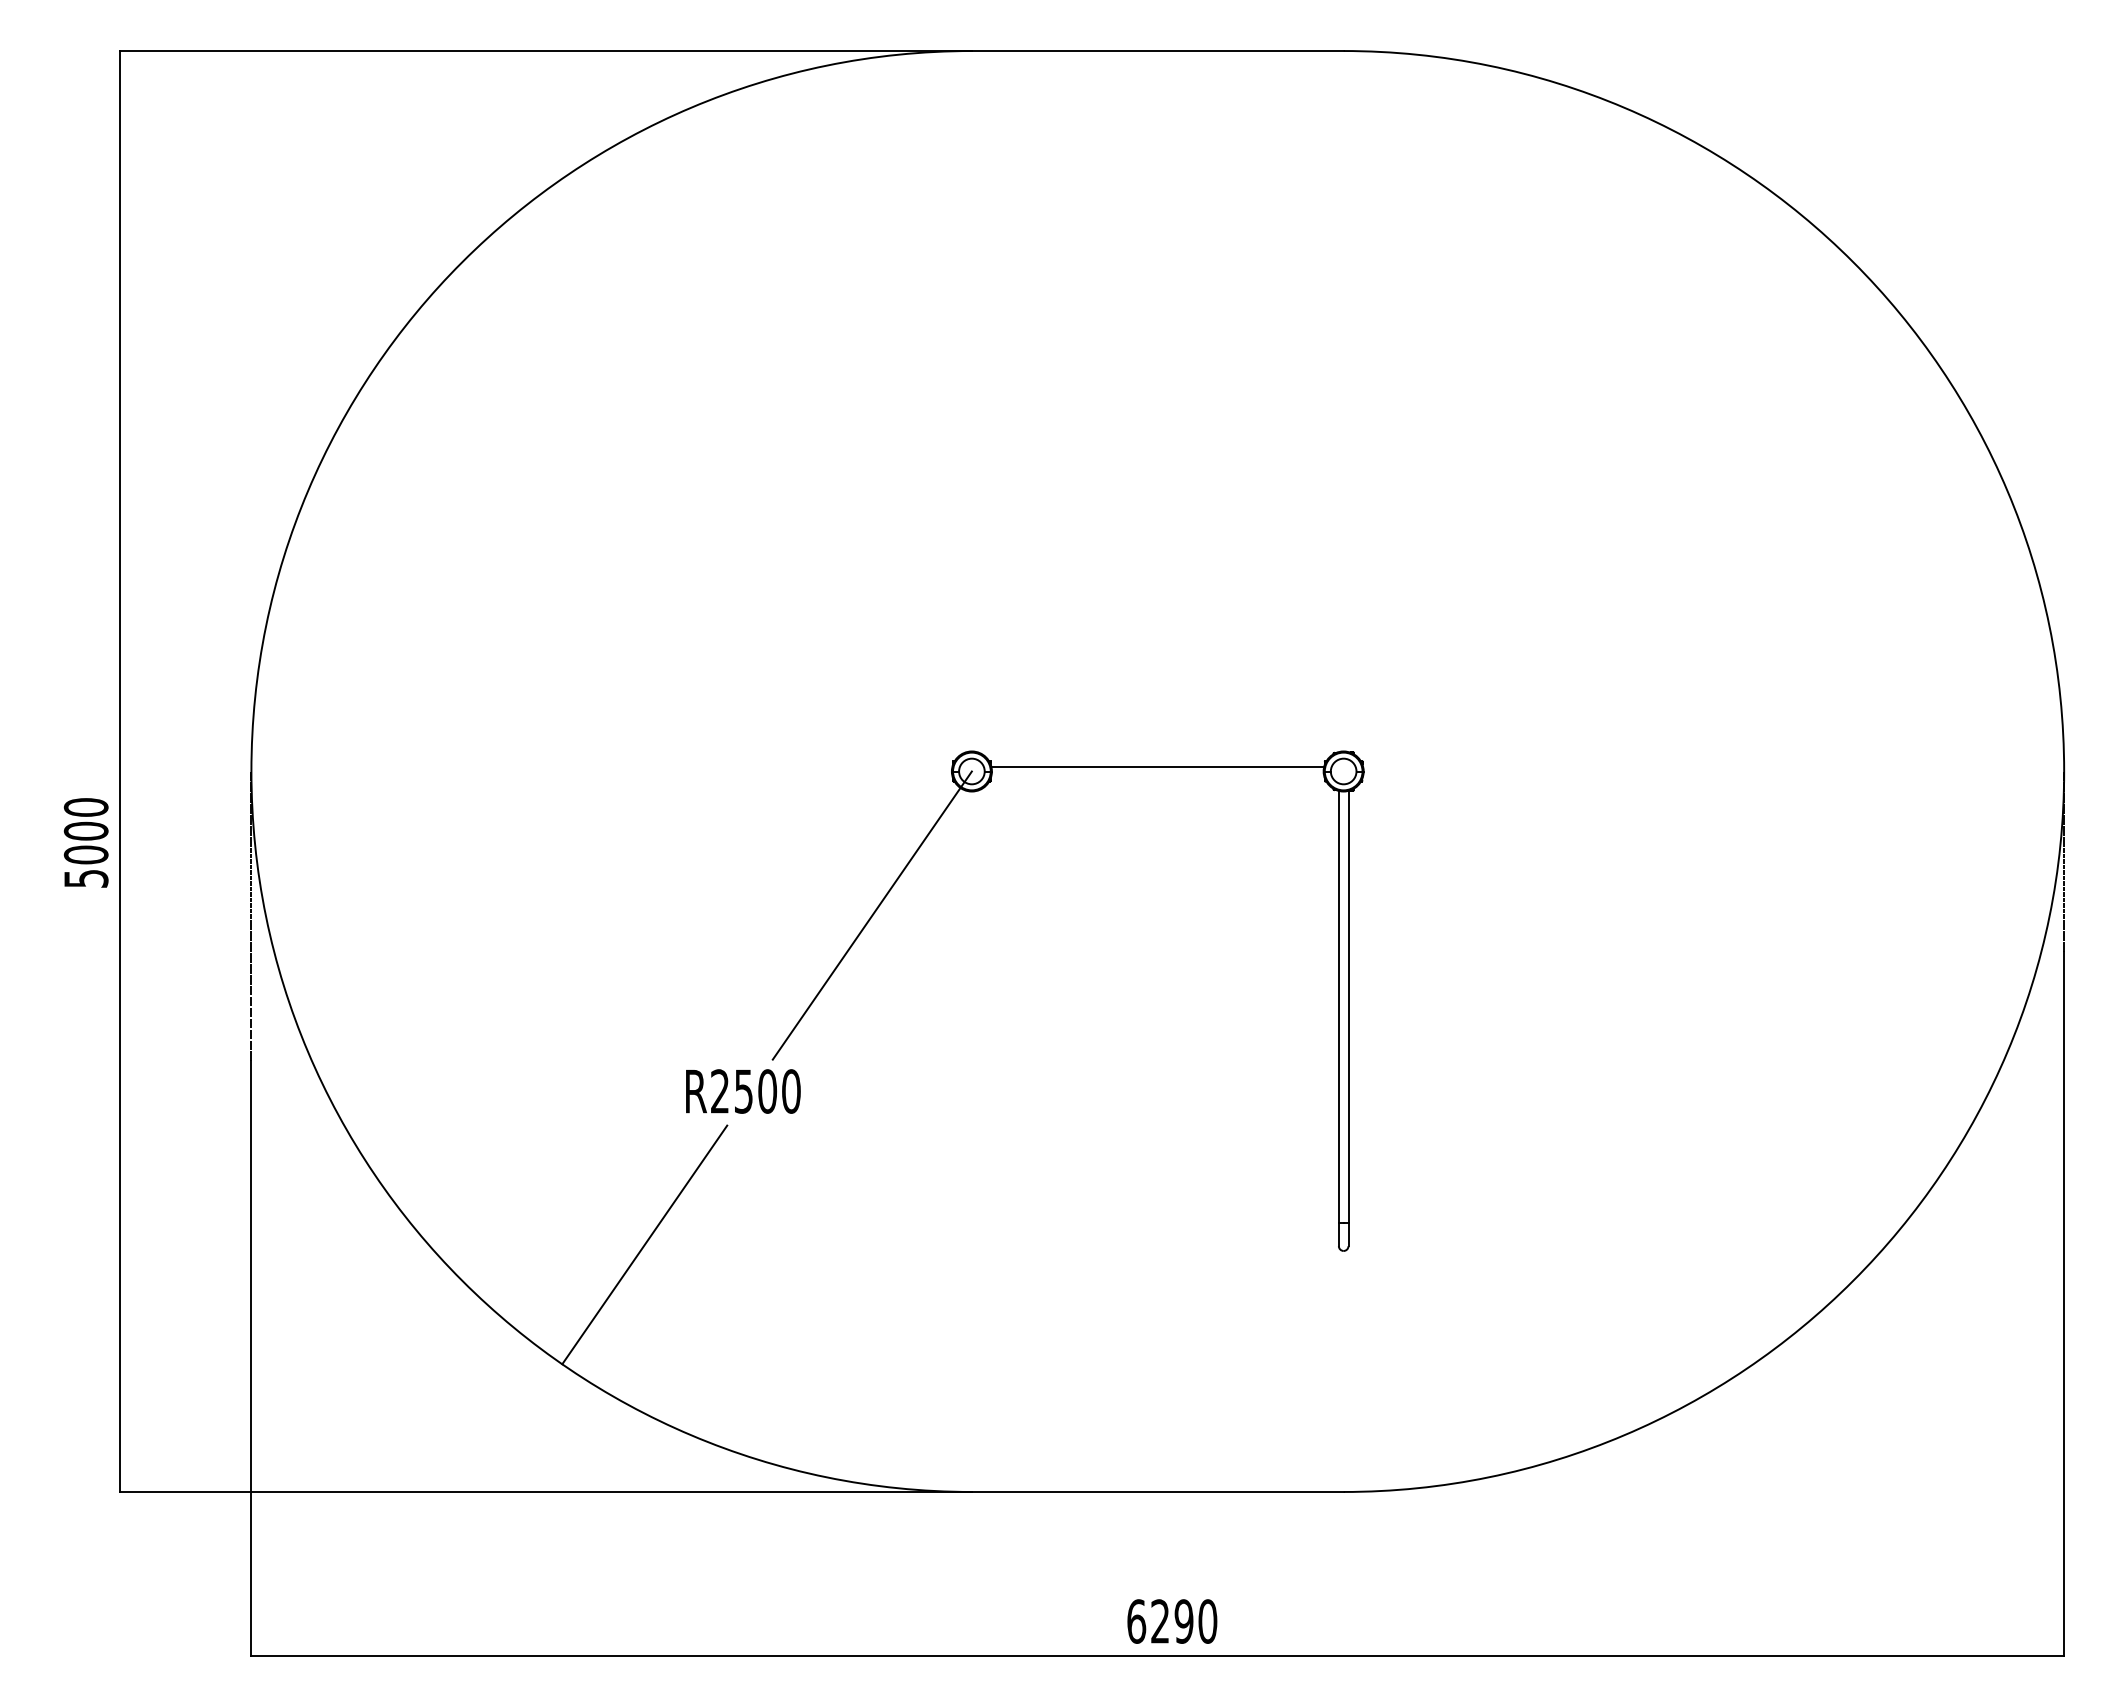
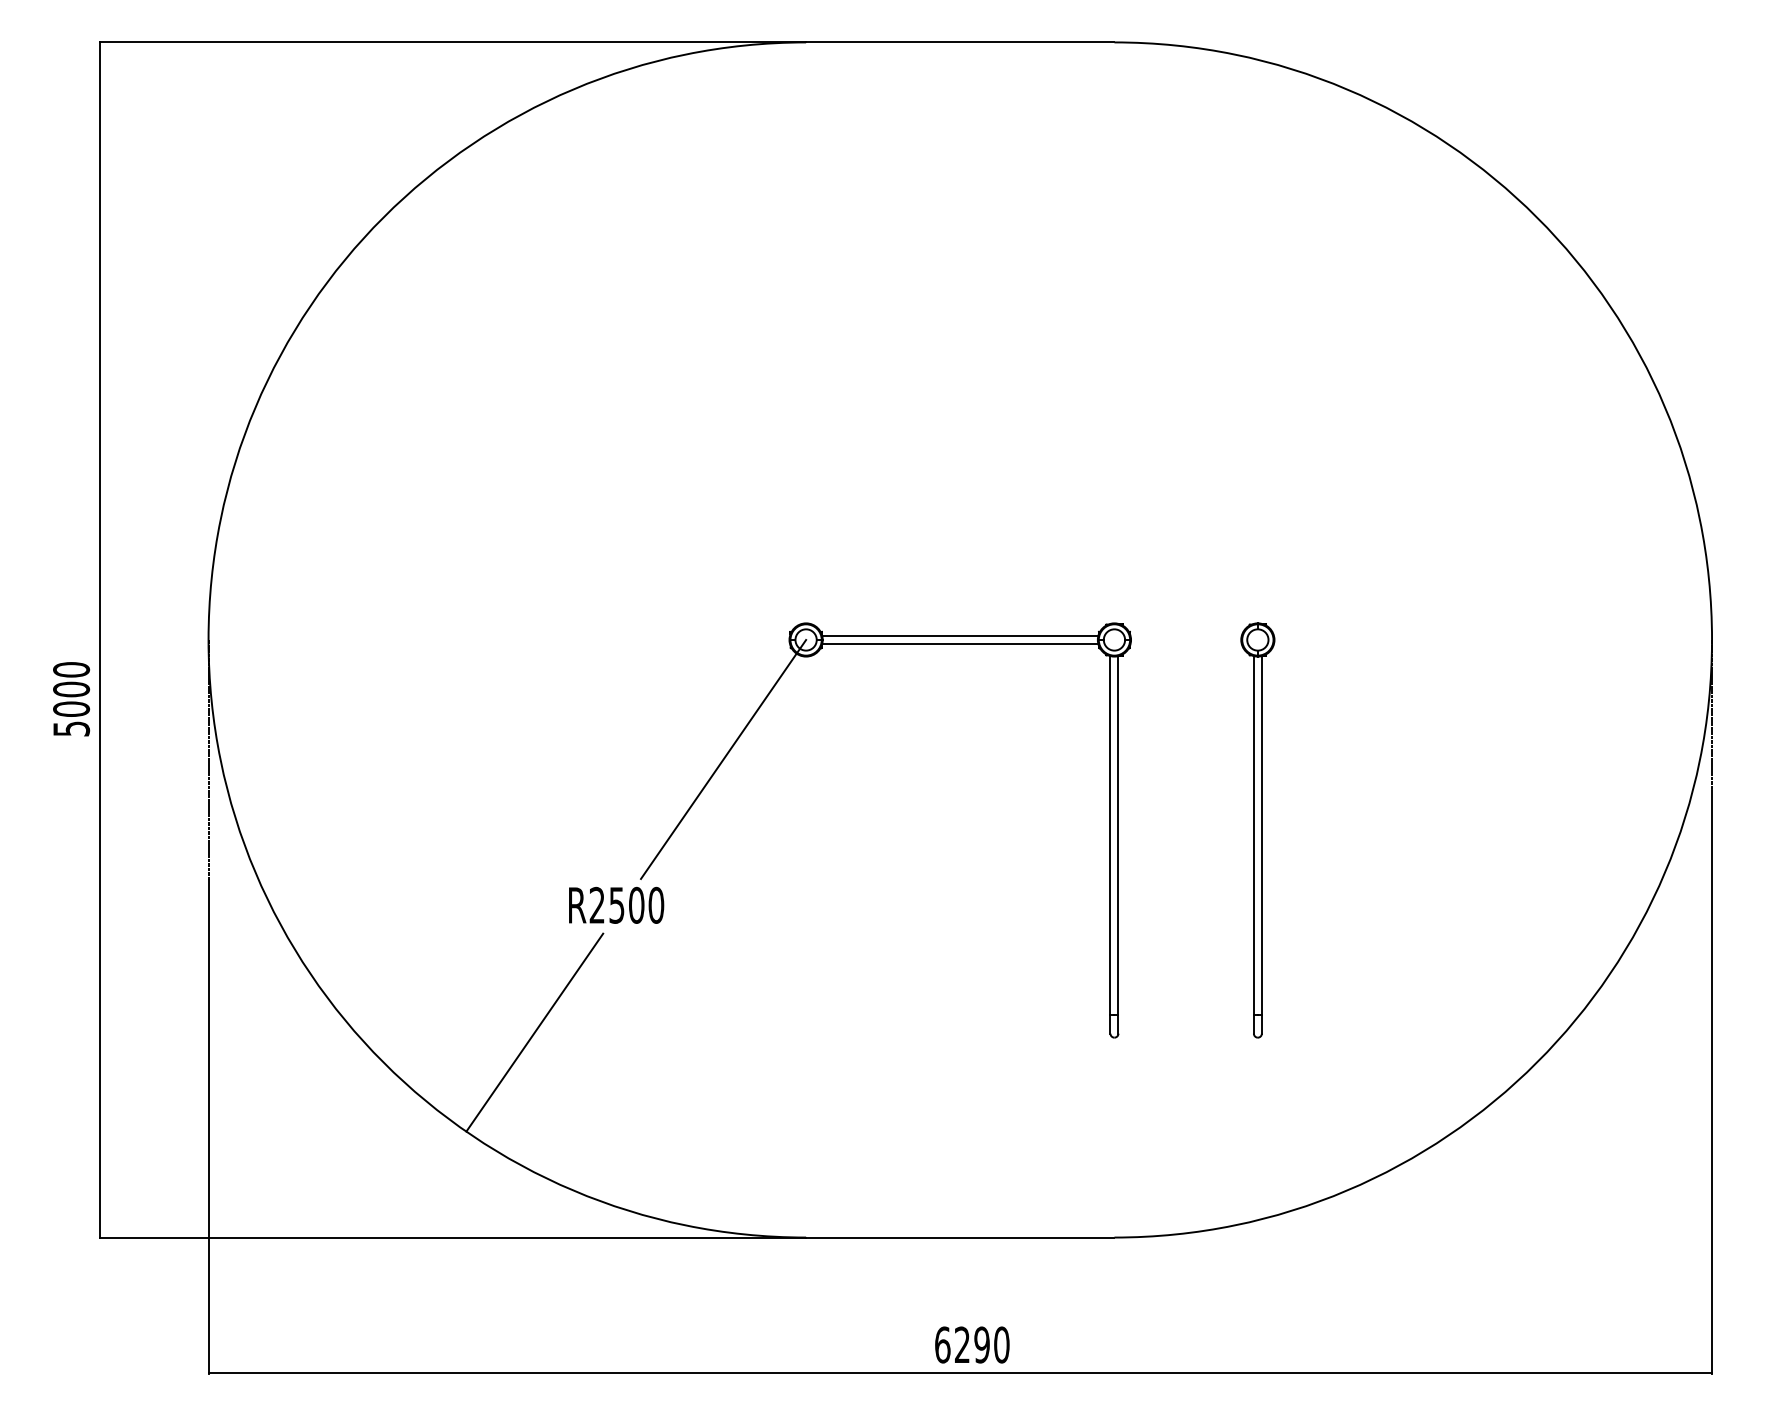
line: (1157, 776) -> (960, 644), added
part: (1516, 1000) -> (1257, 829), added

